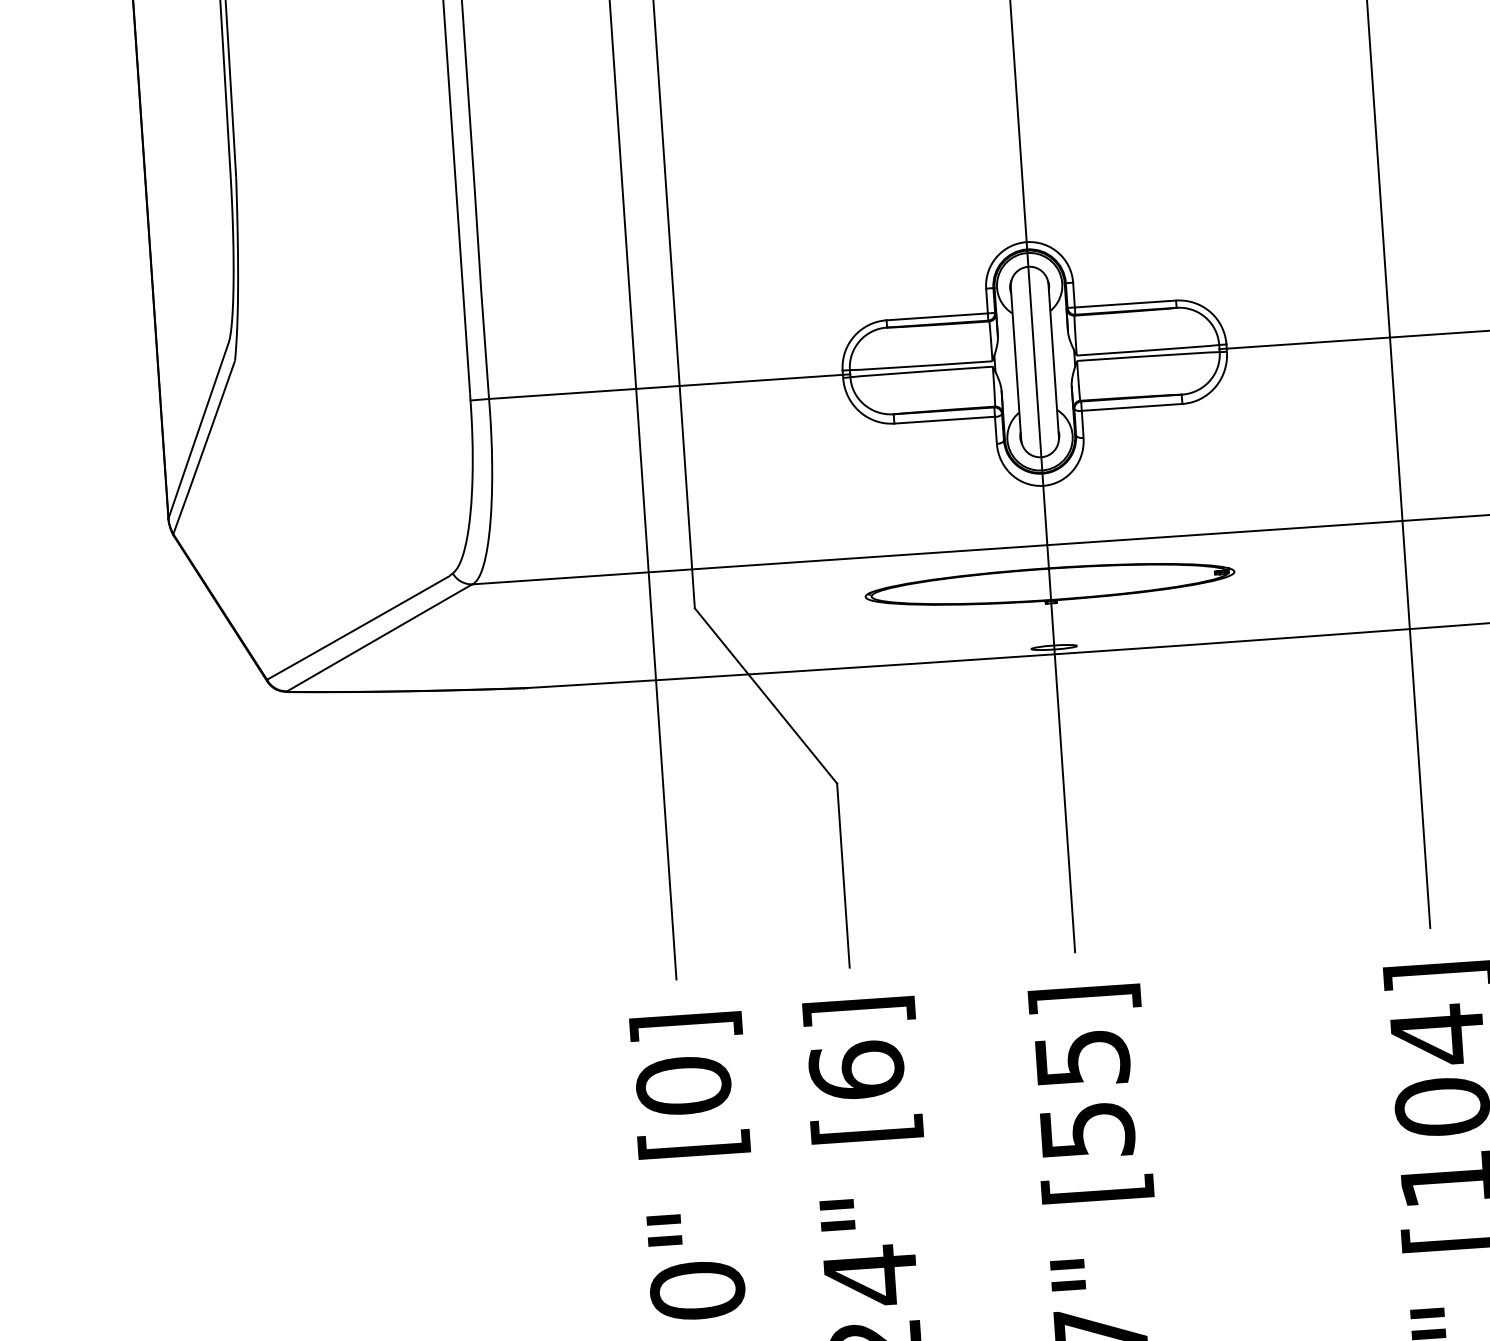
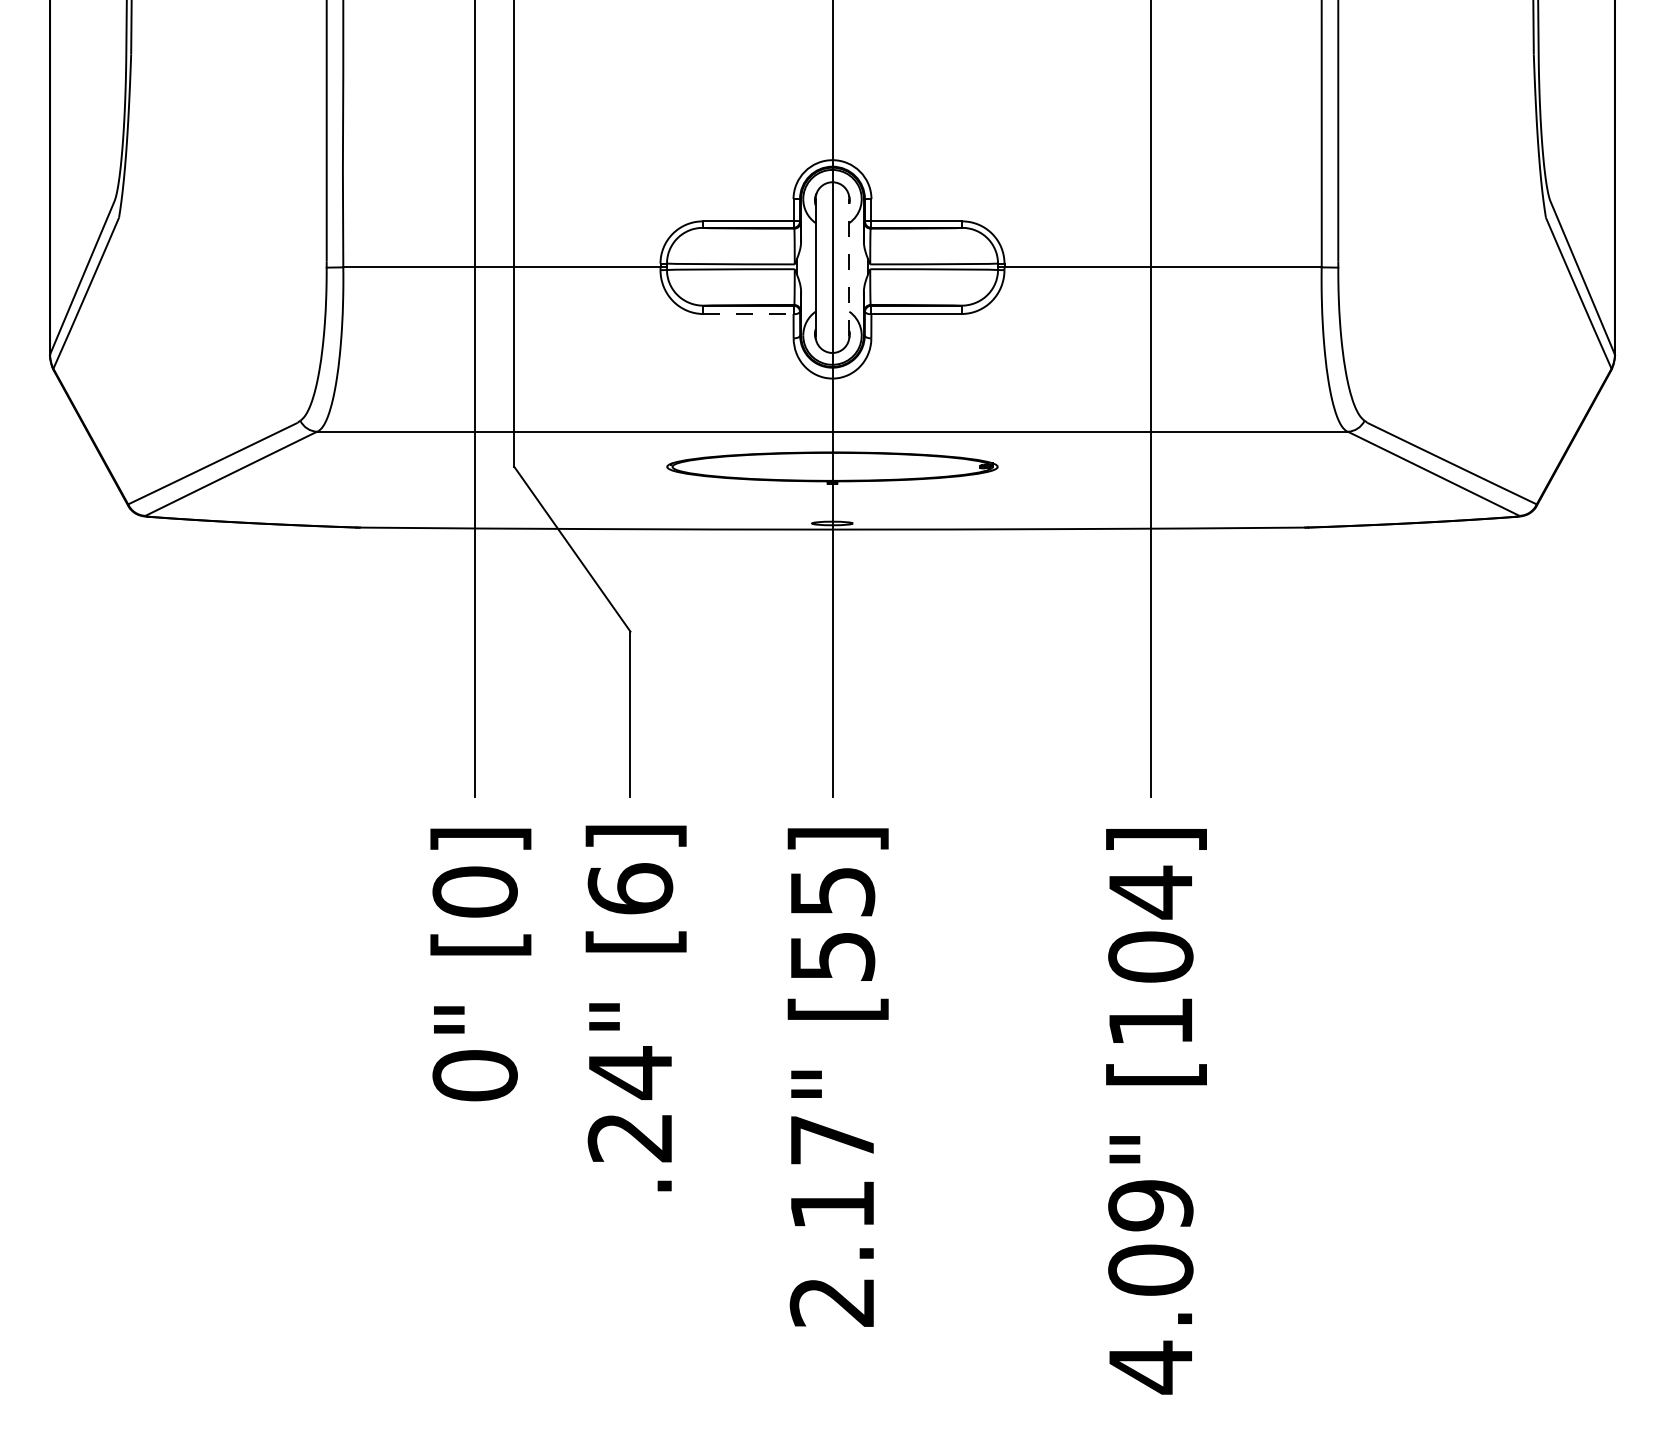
line: (1053, 360) -> (849, 267), solid -> dashed
line: (944, 420) -> (748, 314), solid -> dashed

